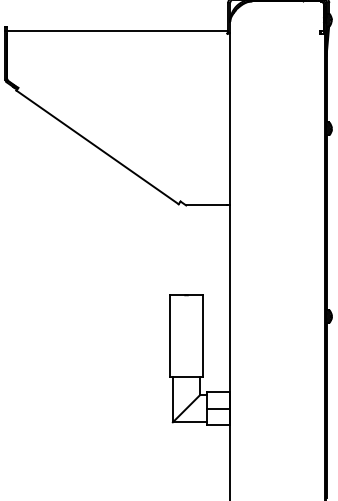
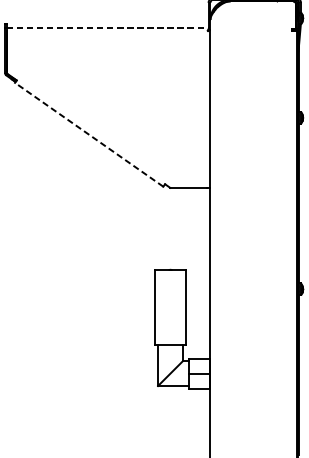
line: (117, 31) -> (107, 28), solid -> dashed
line: (97, 147) -> (89, 134), solid -> dashed

